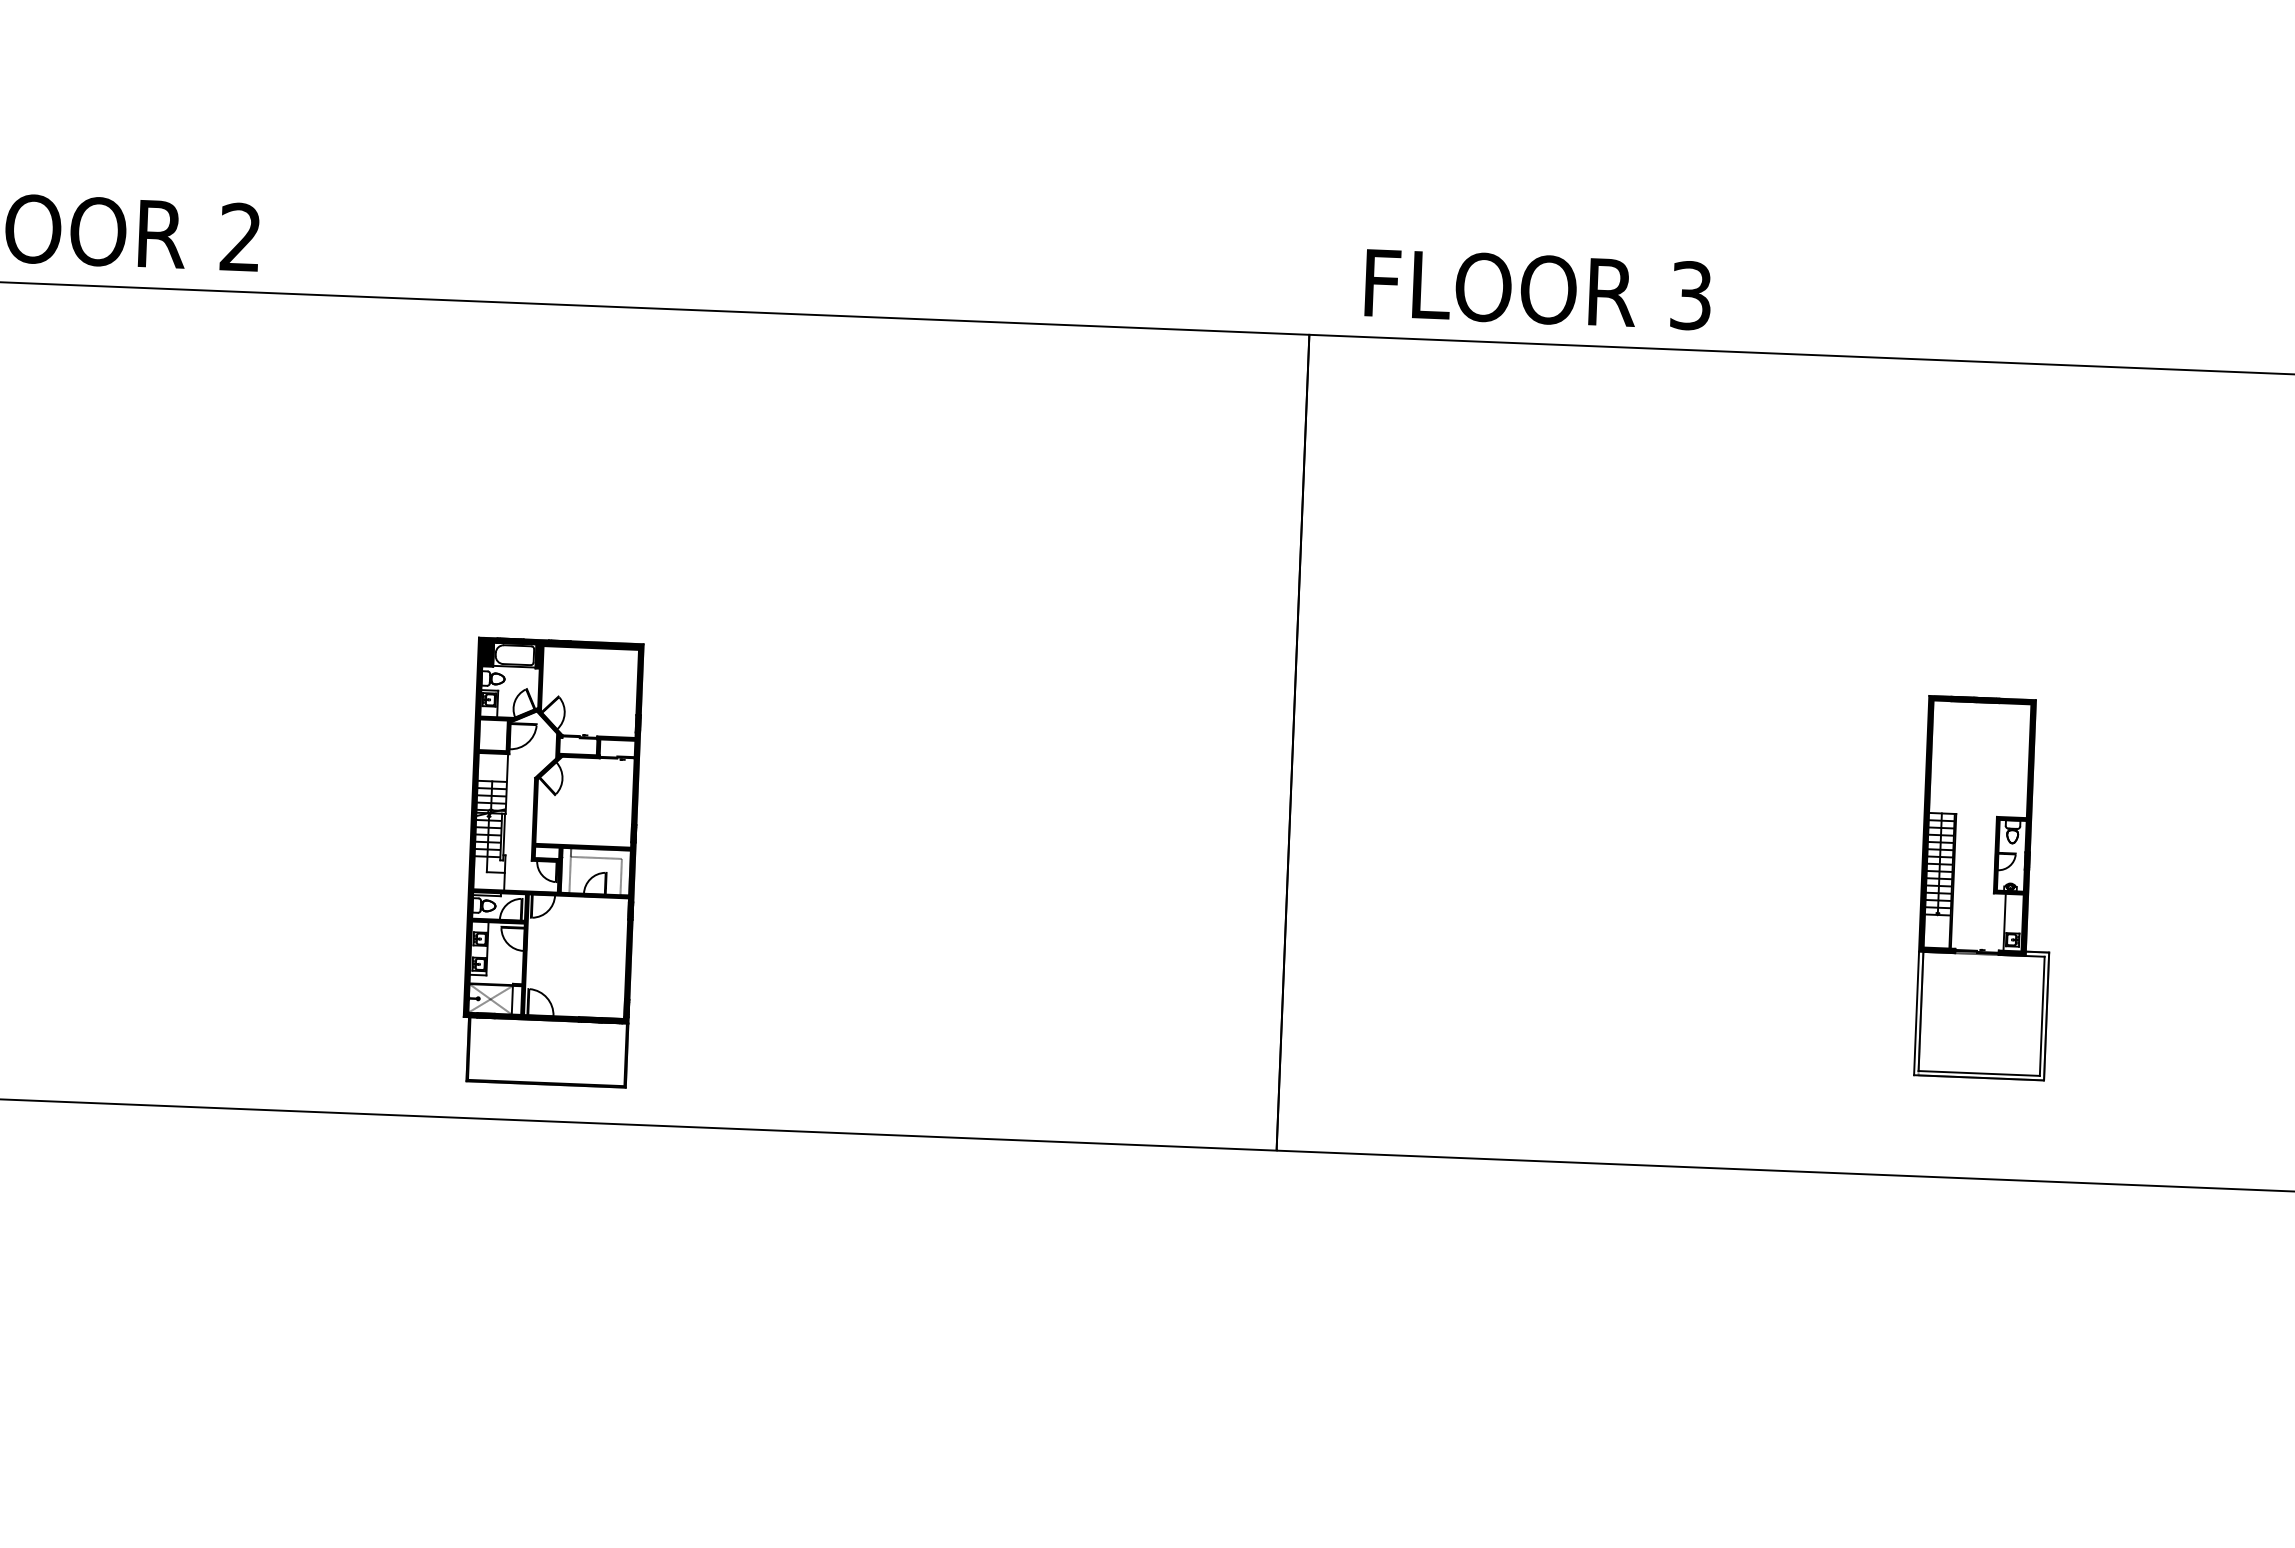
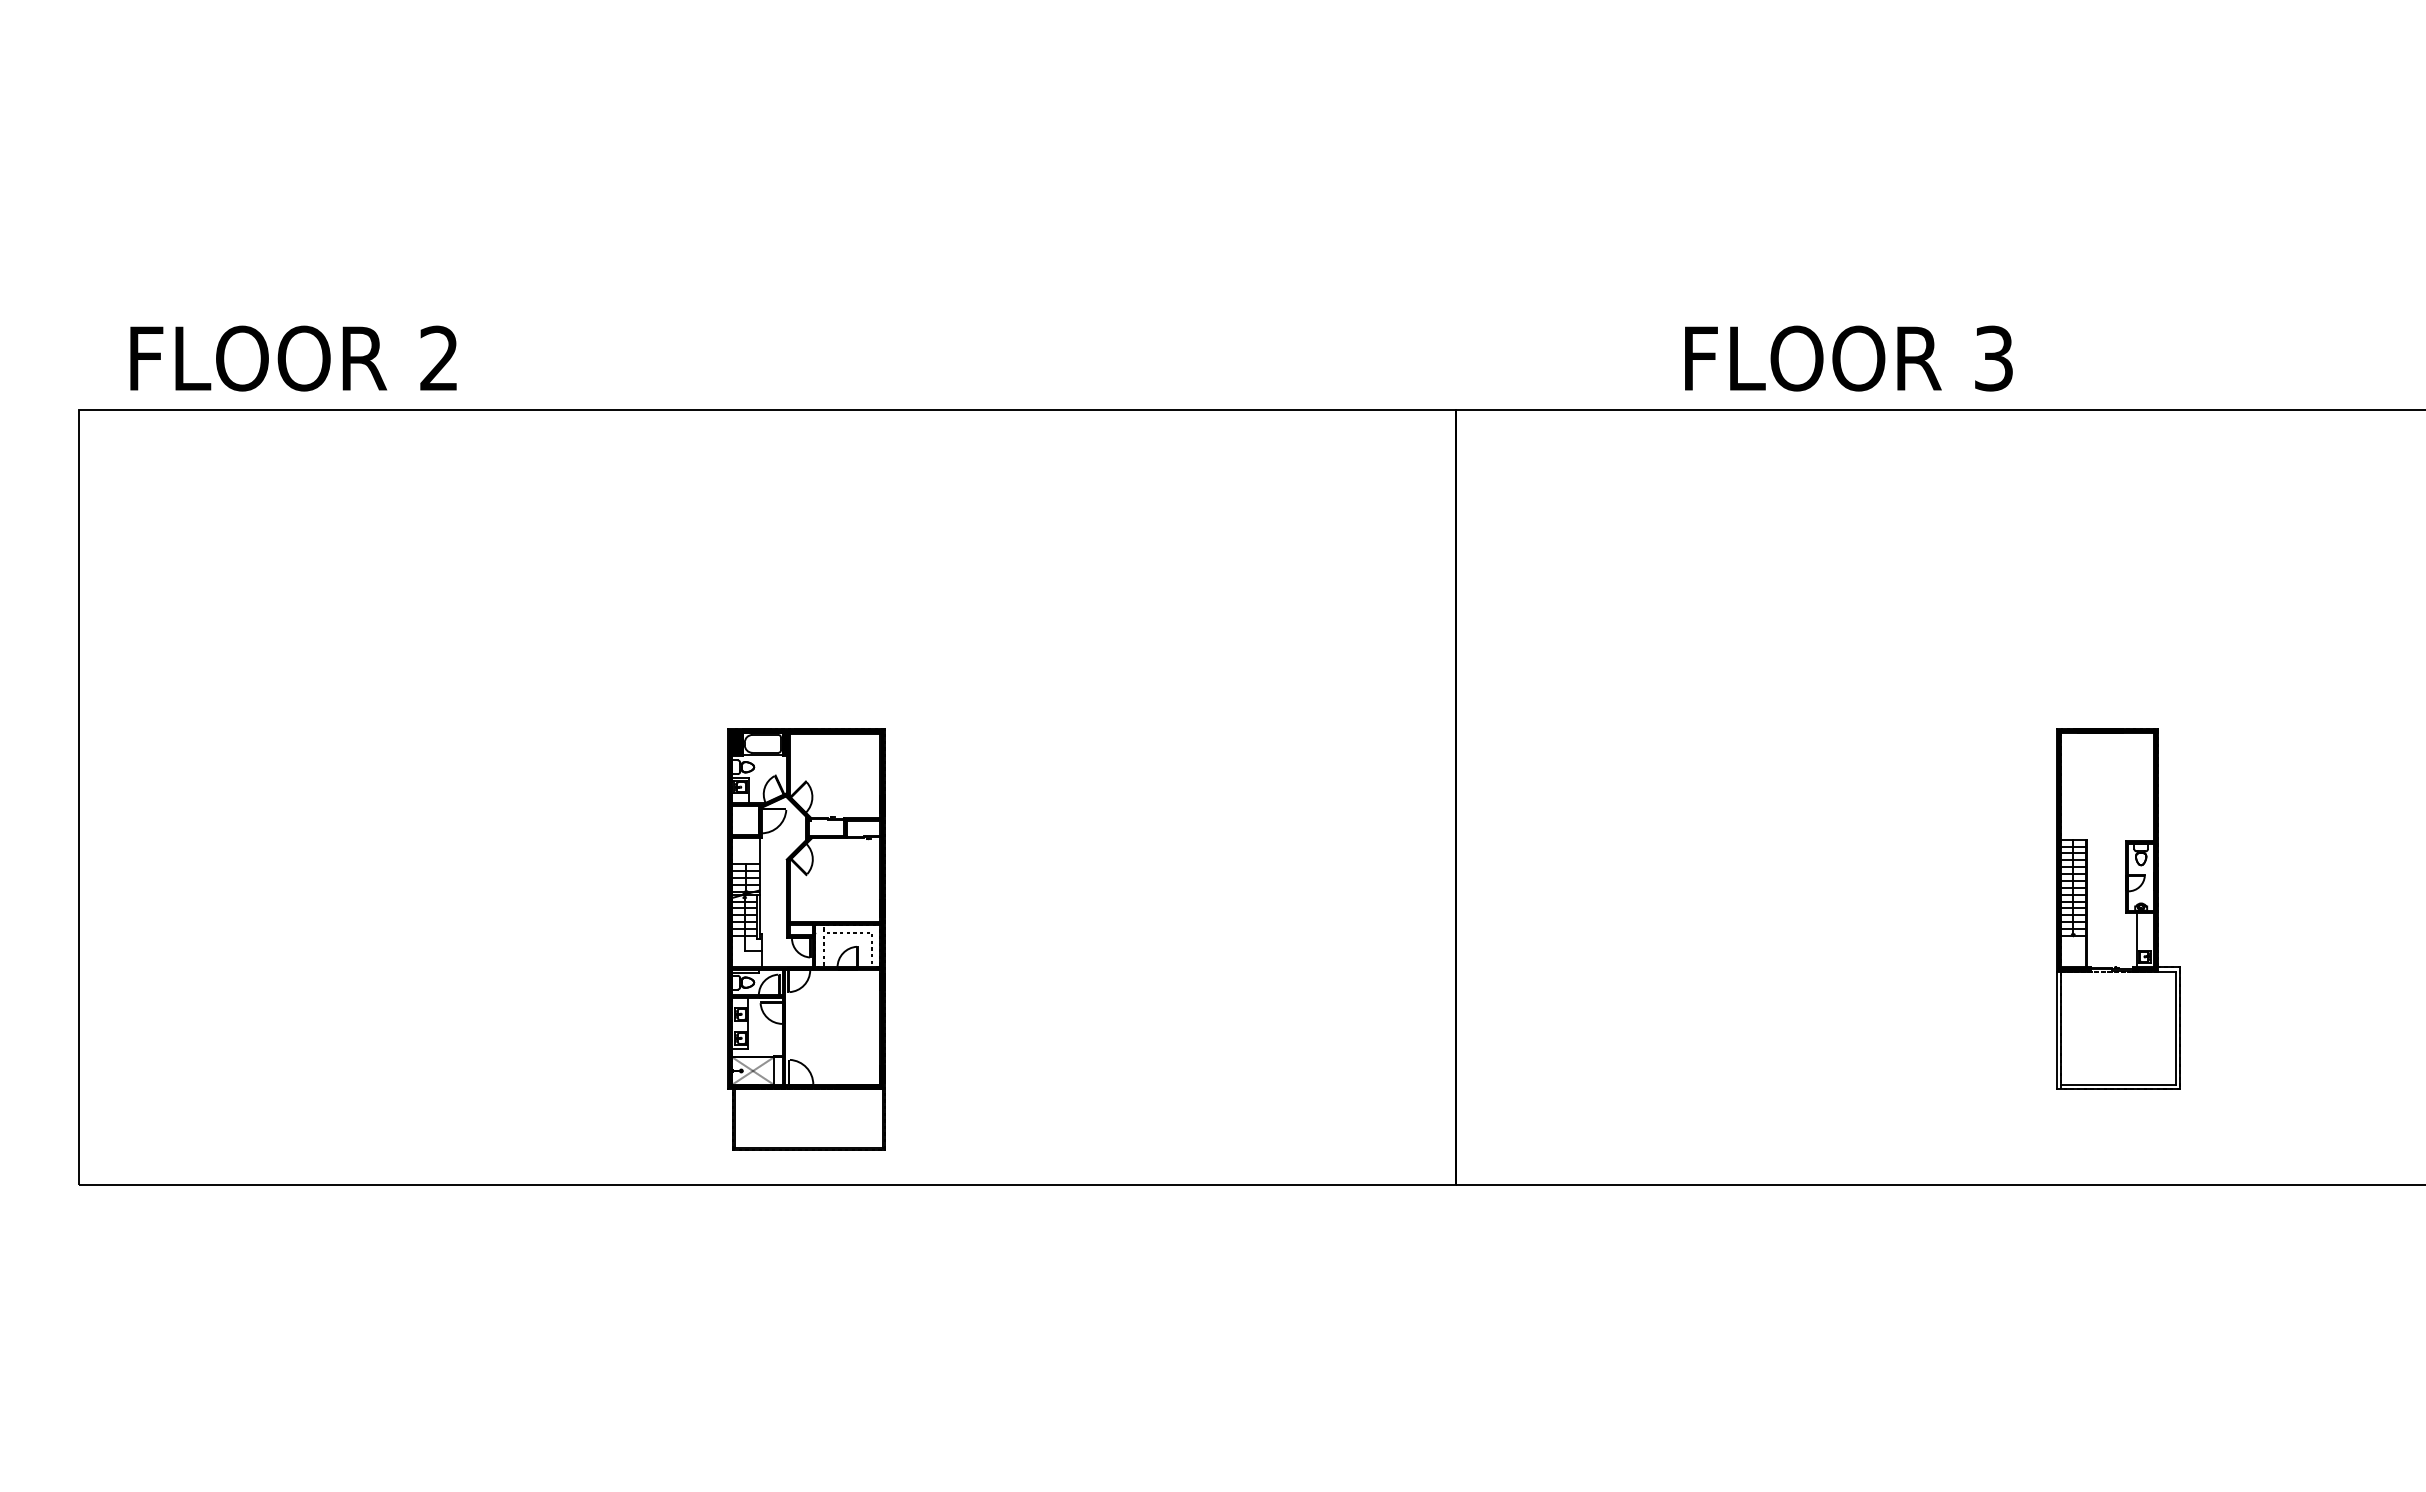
text: (1537, 289) -> (1848, 358), moved
part: (552, 863) -> (806, 939), moved

